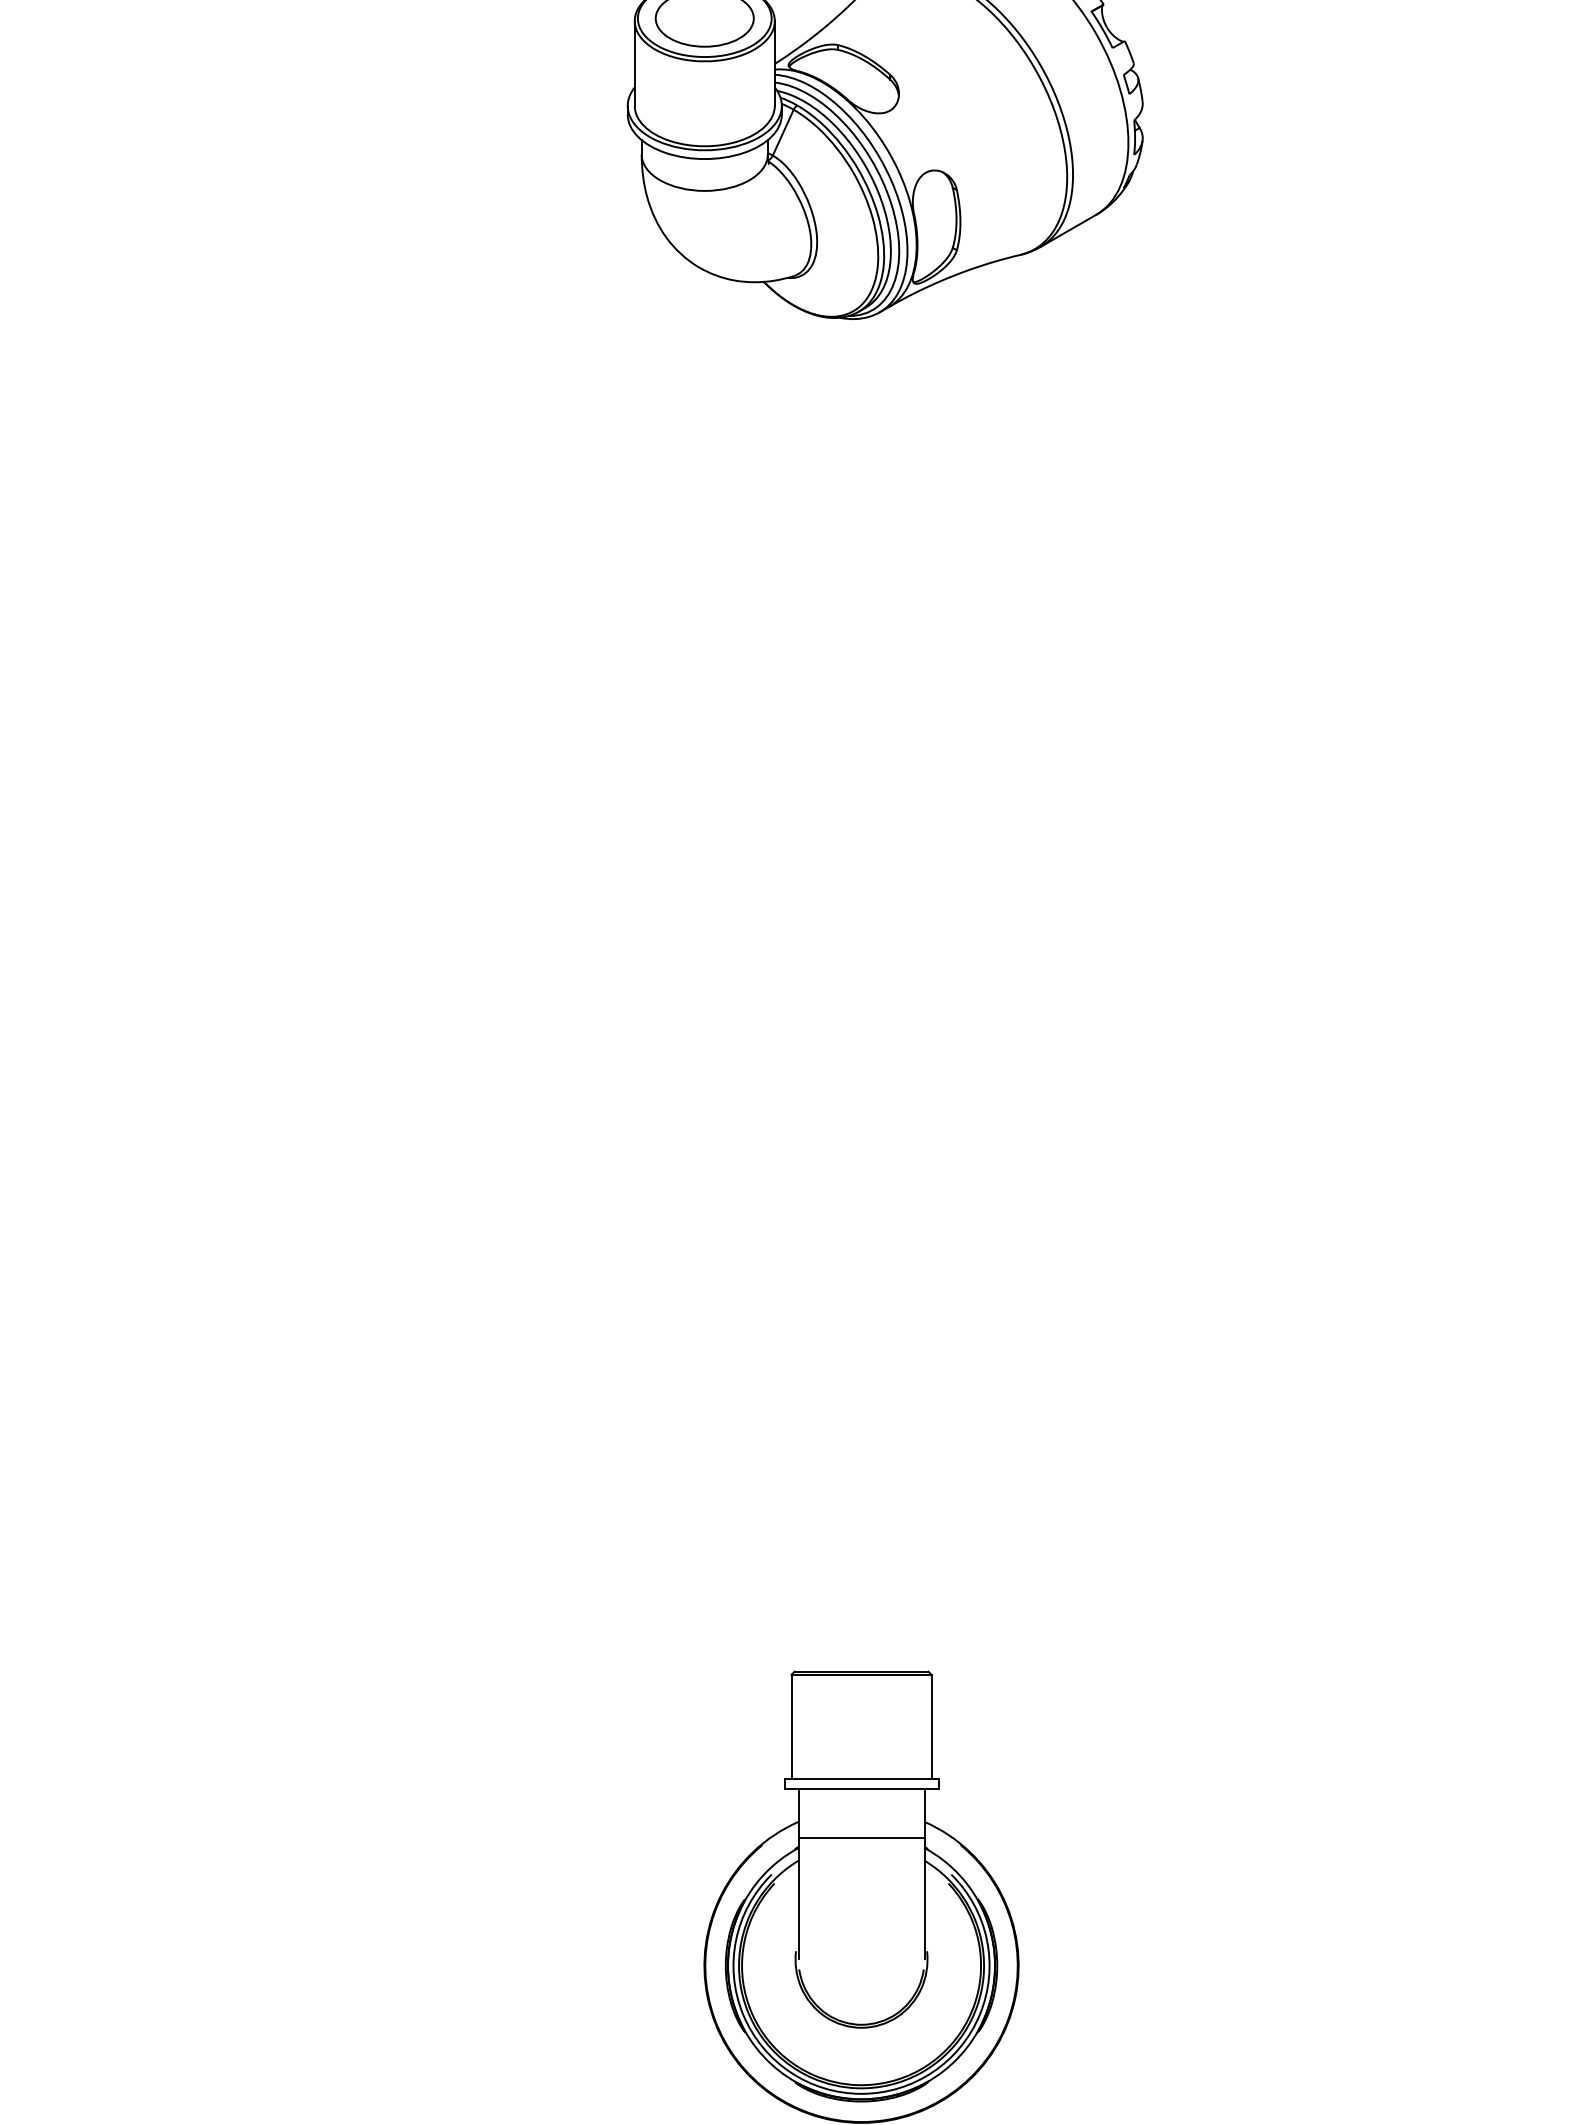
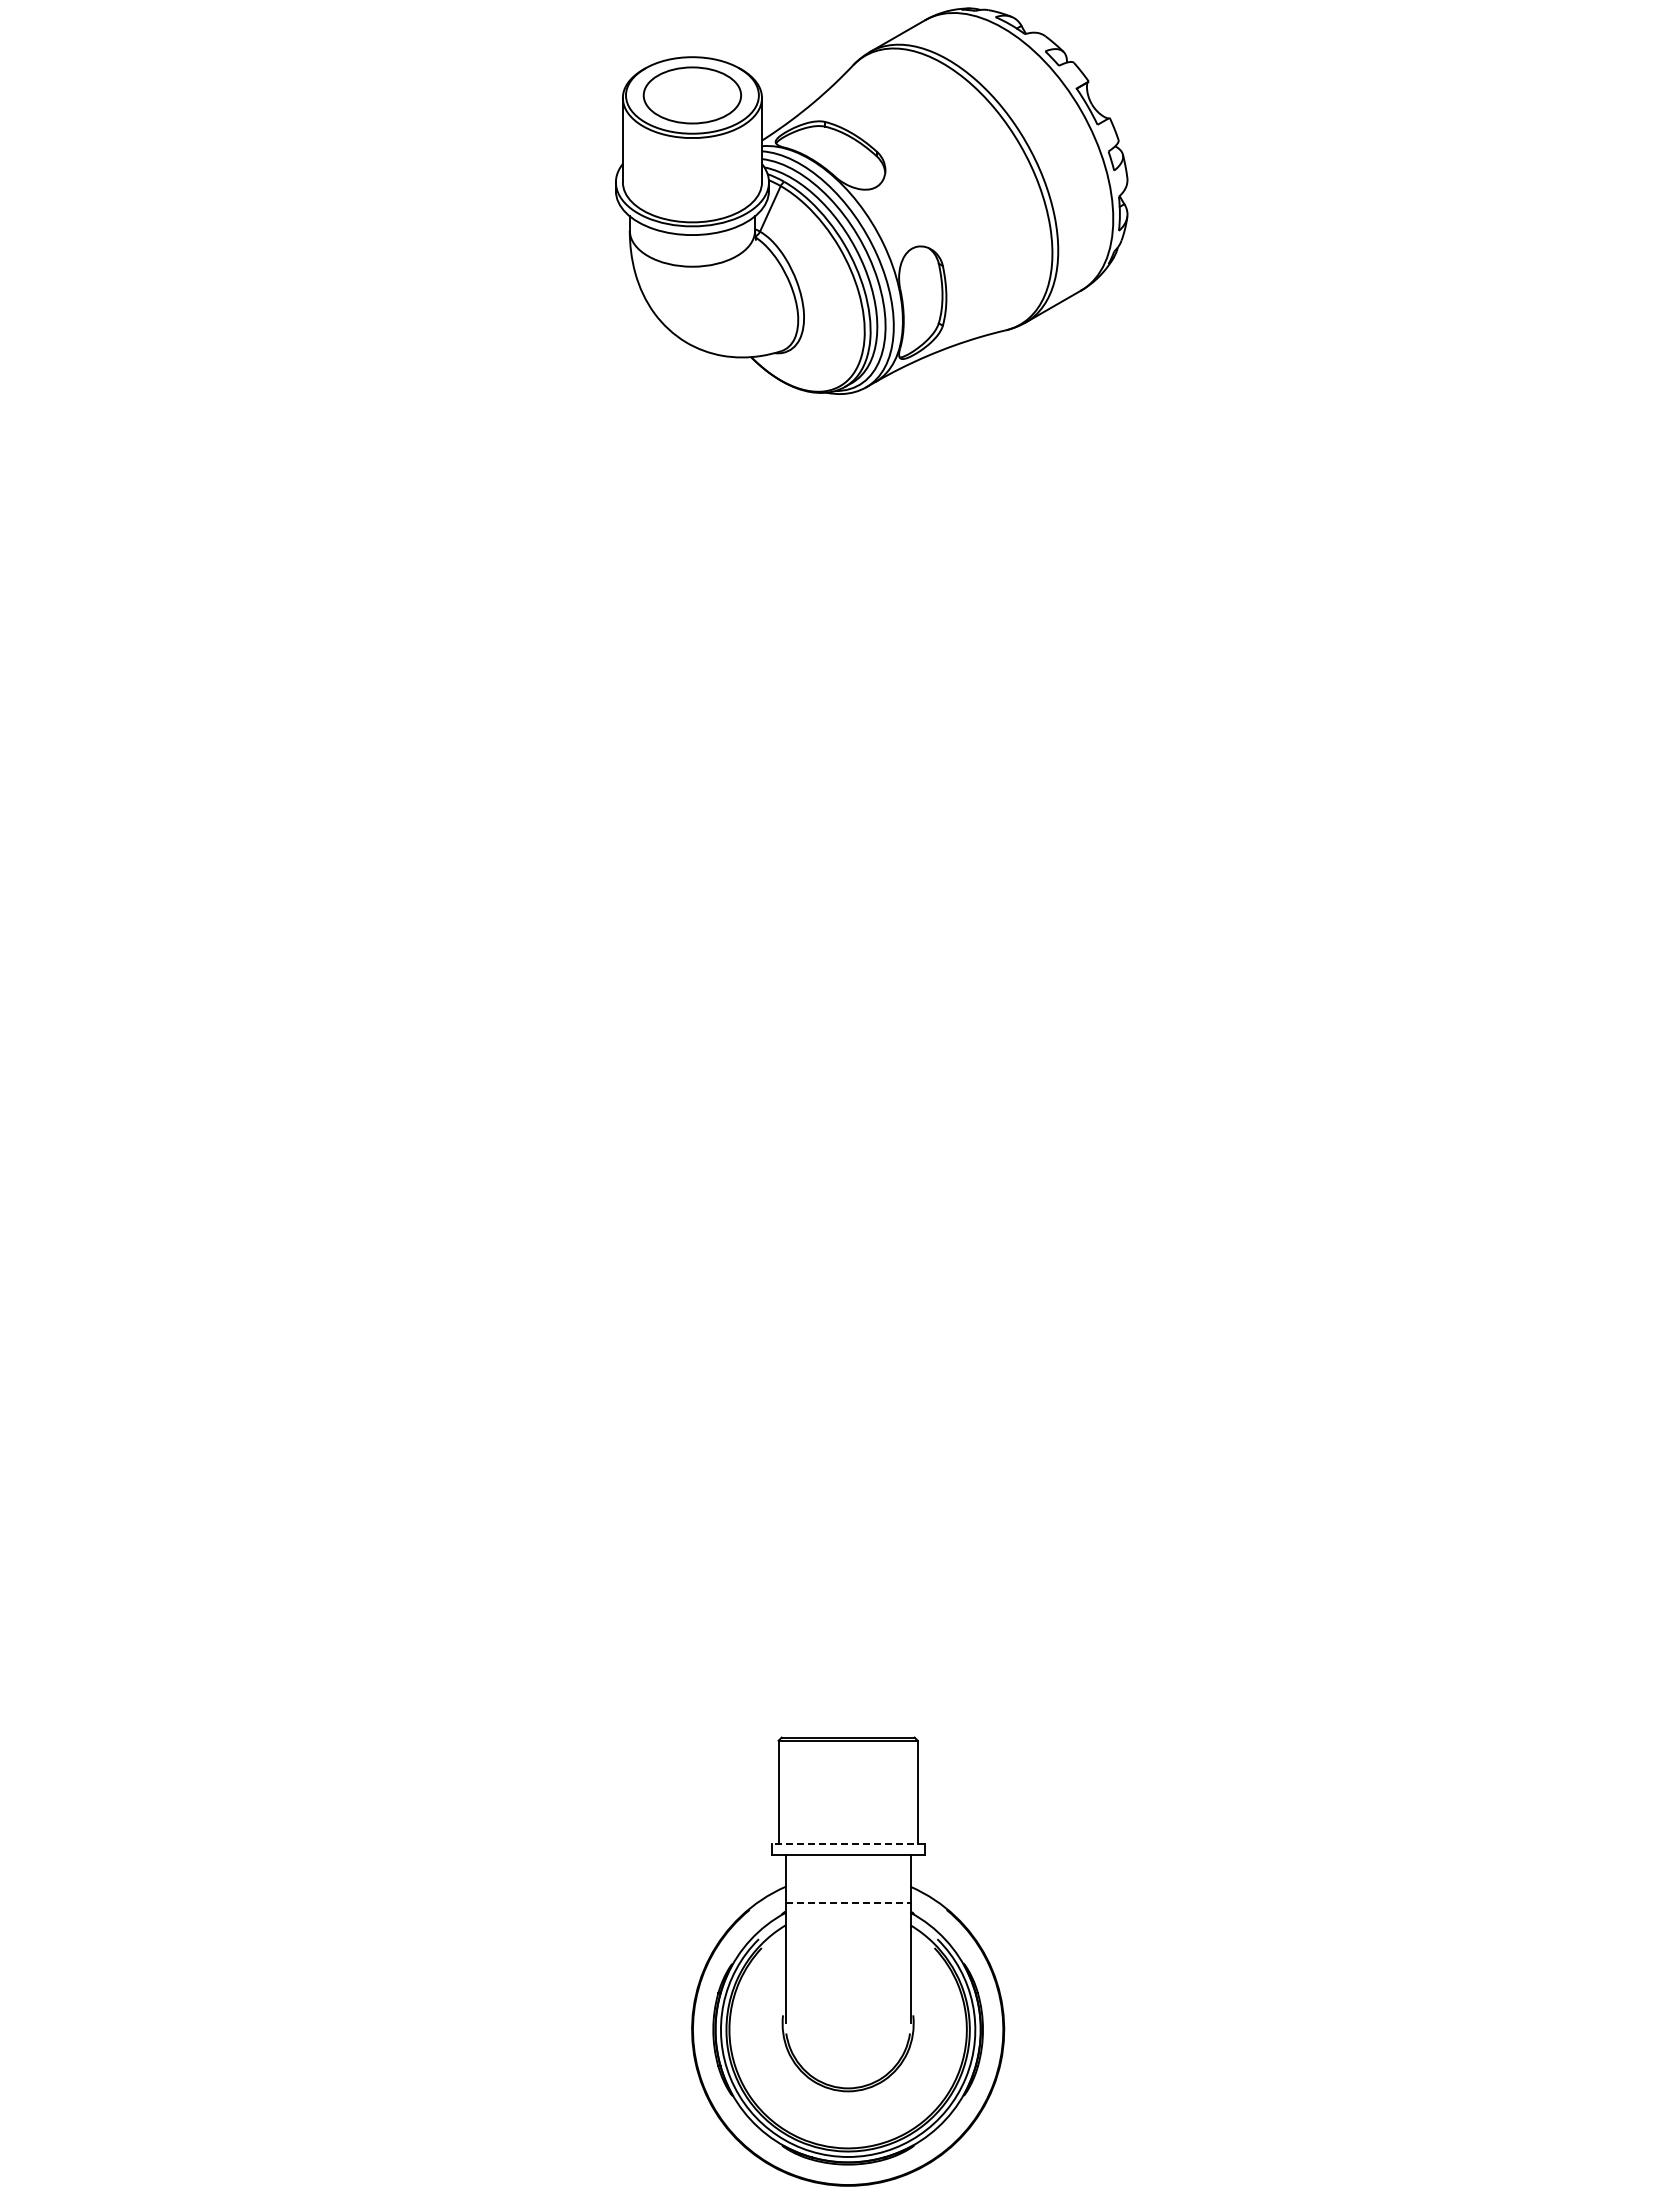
line: (861, 1778) -> (848, 1843), solid -> dashed
line: (861, 1838) -> (848, 1903), solid -> dashed

